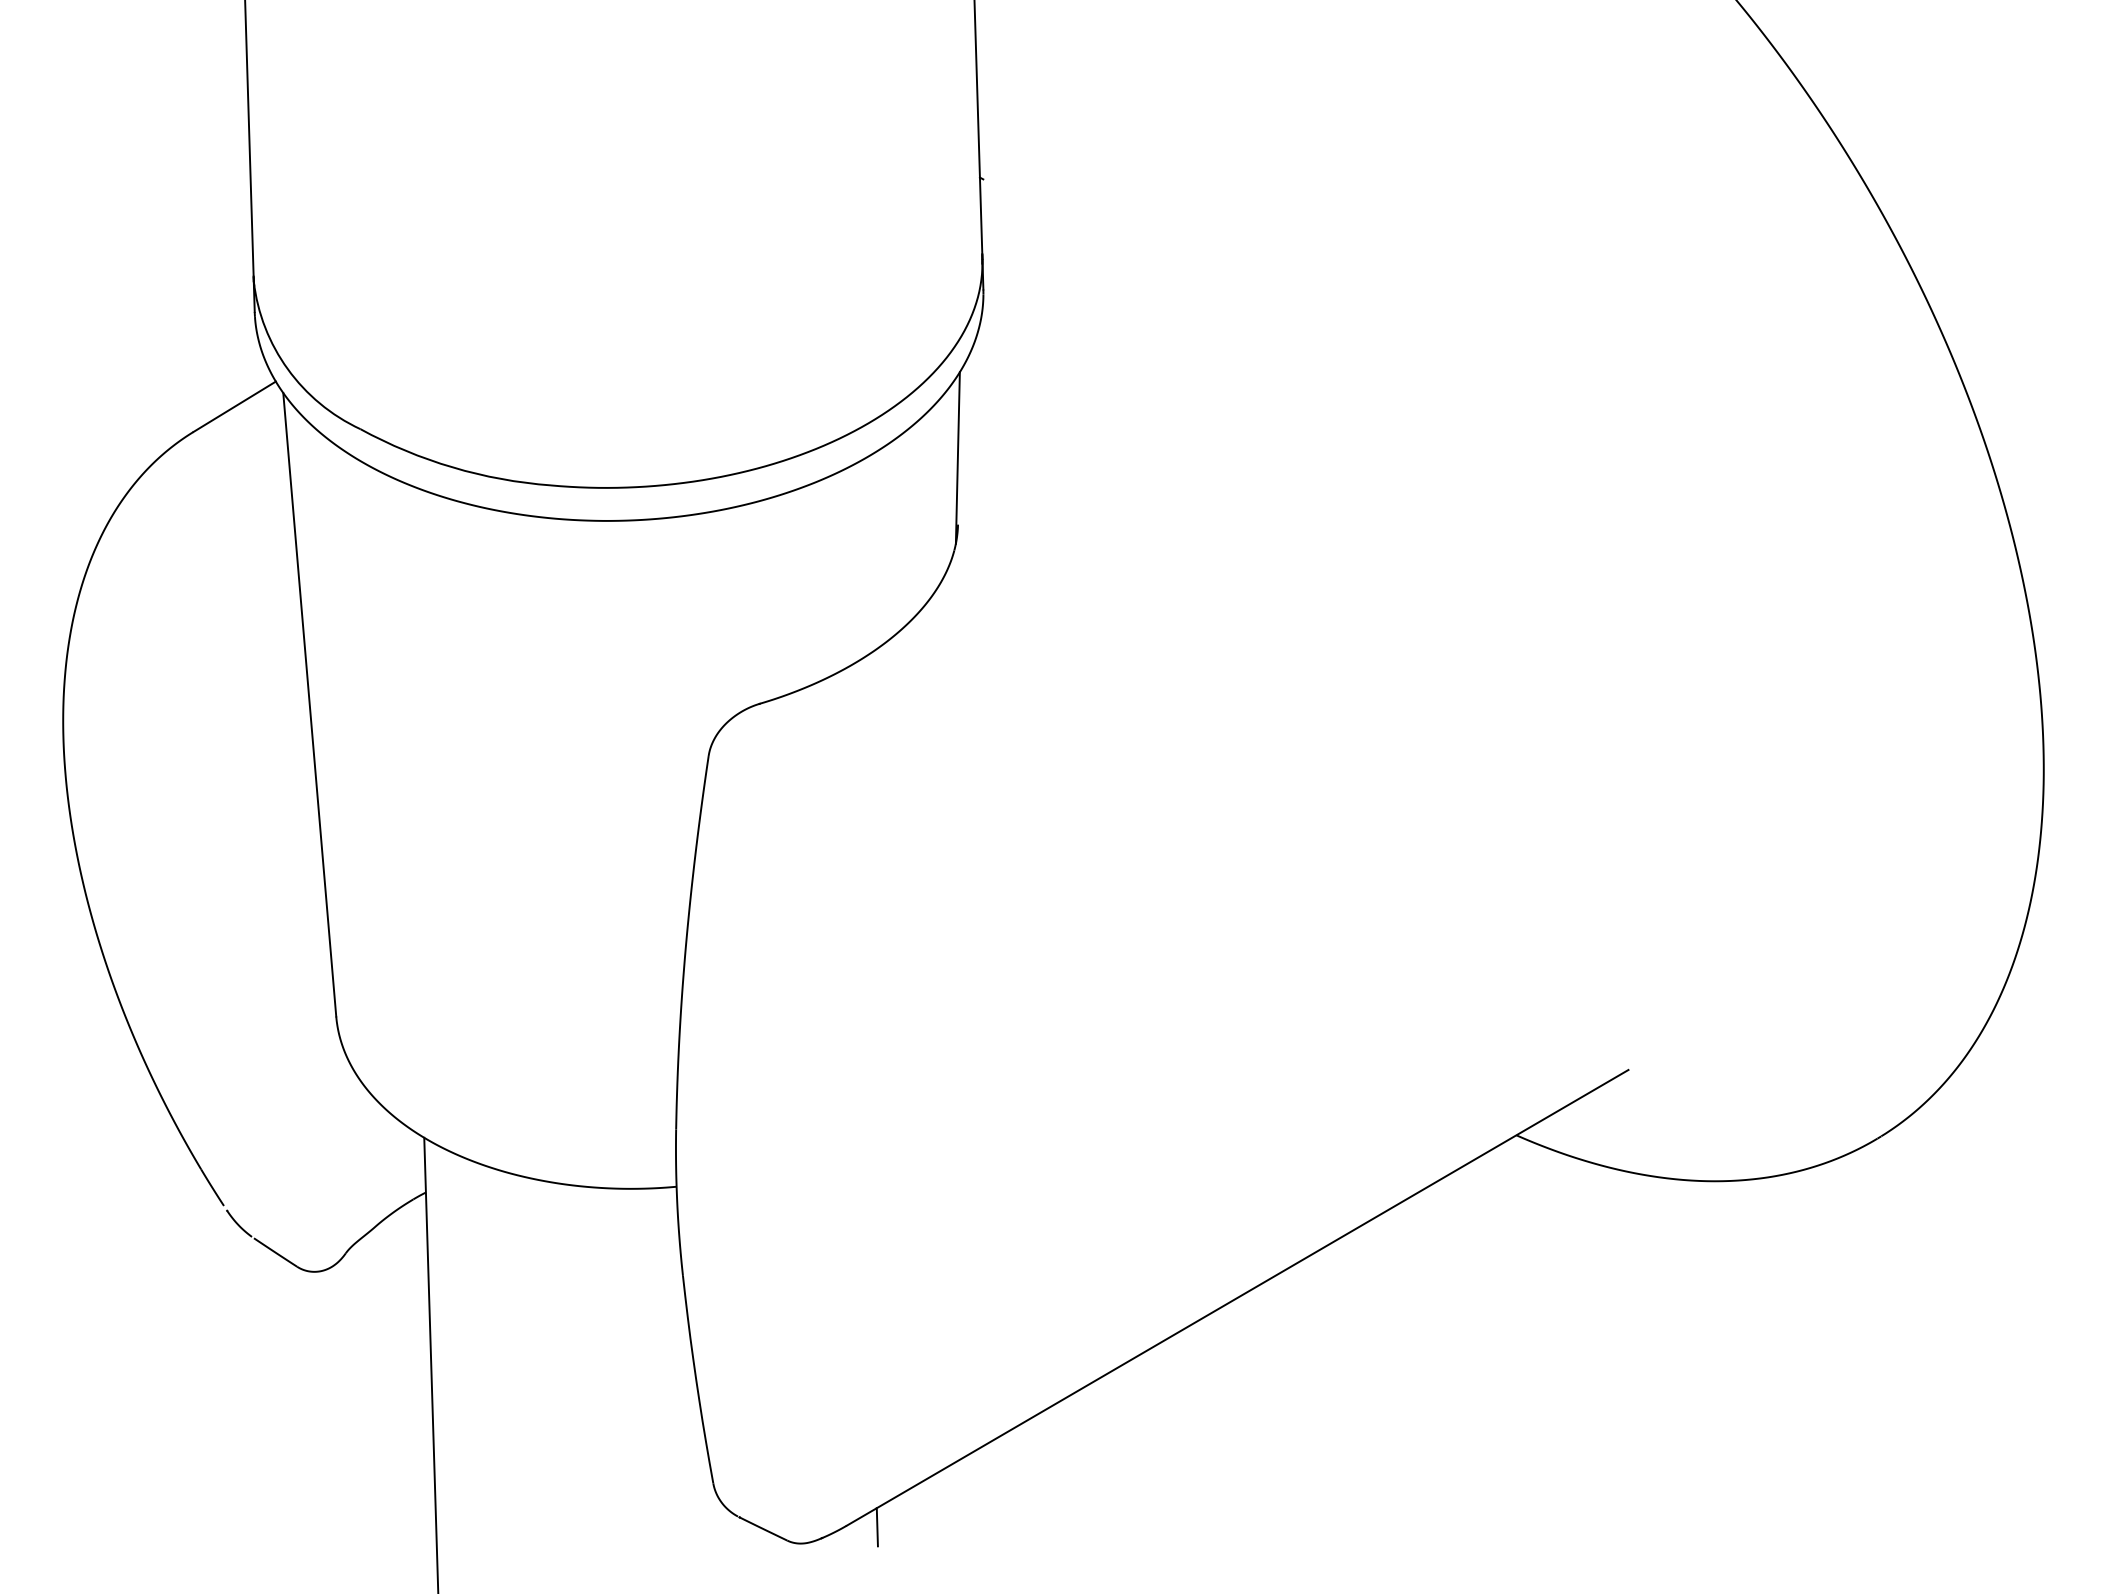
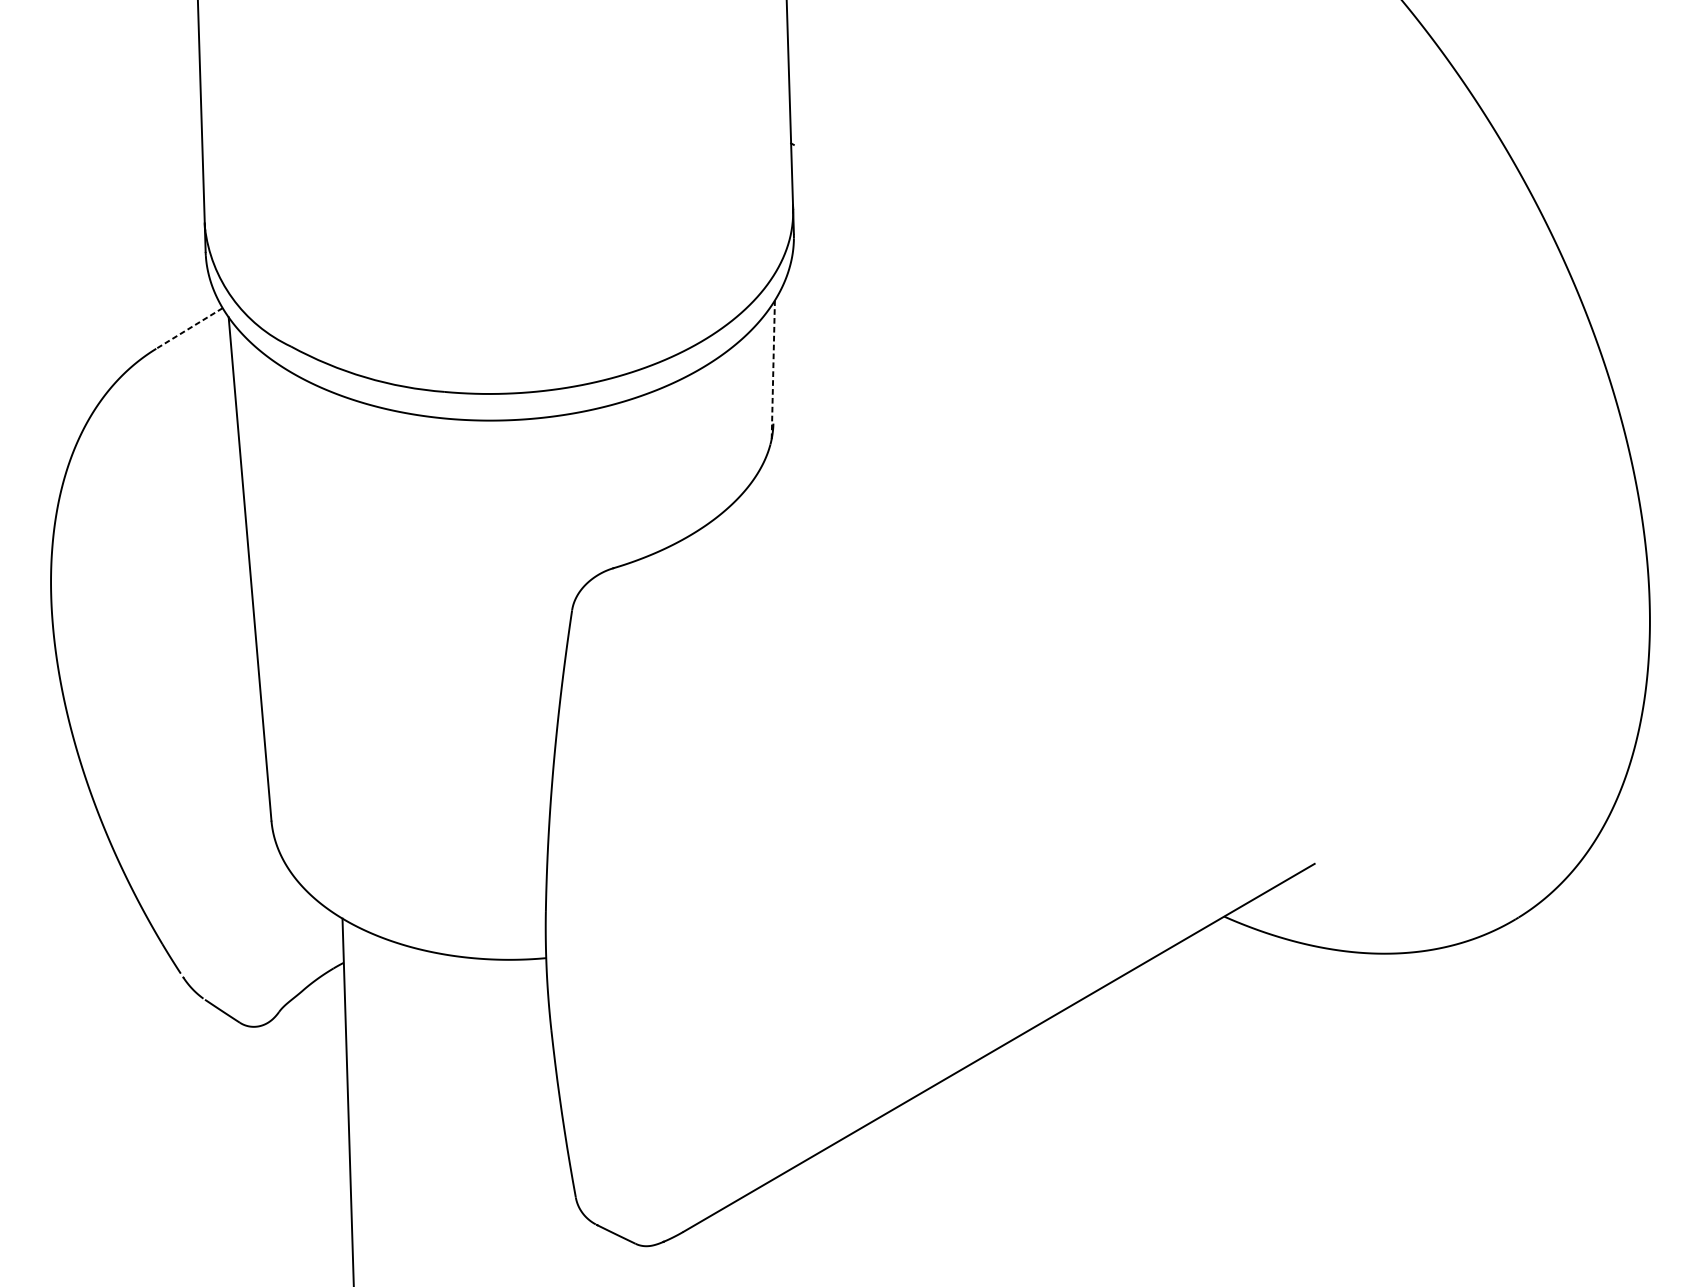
line: (234, 407) -> (189, 329), solid -> dashed
line: (957, 458) -> (772, 370), solid -> dashed
line: (876, 1527) -> (707, 1233), removed

